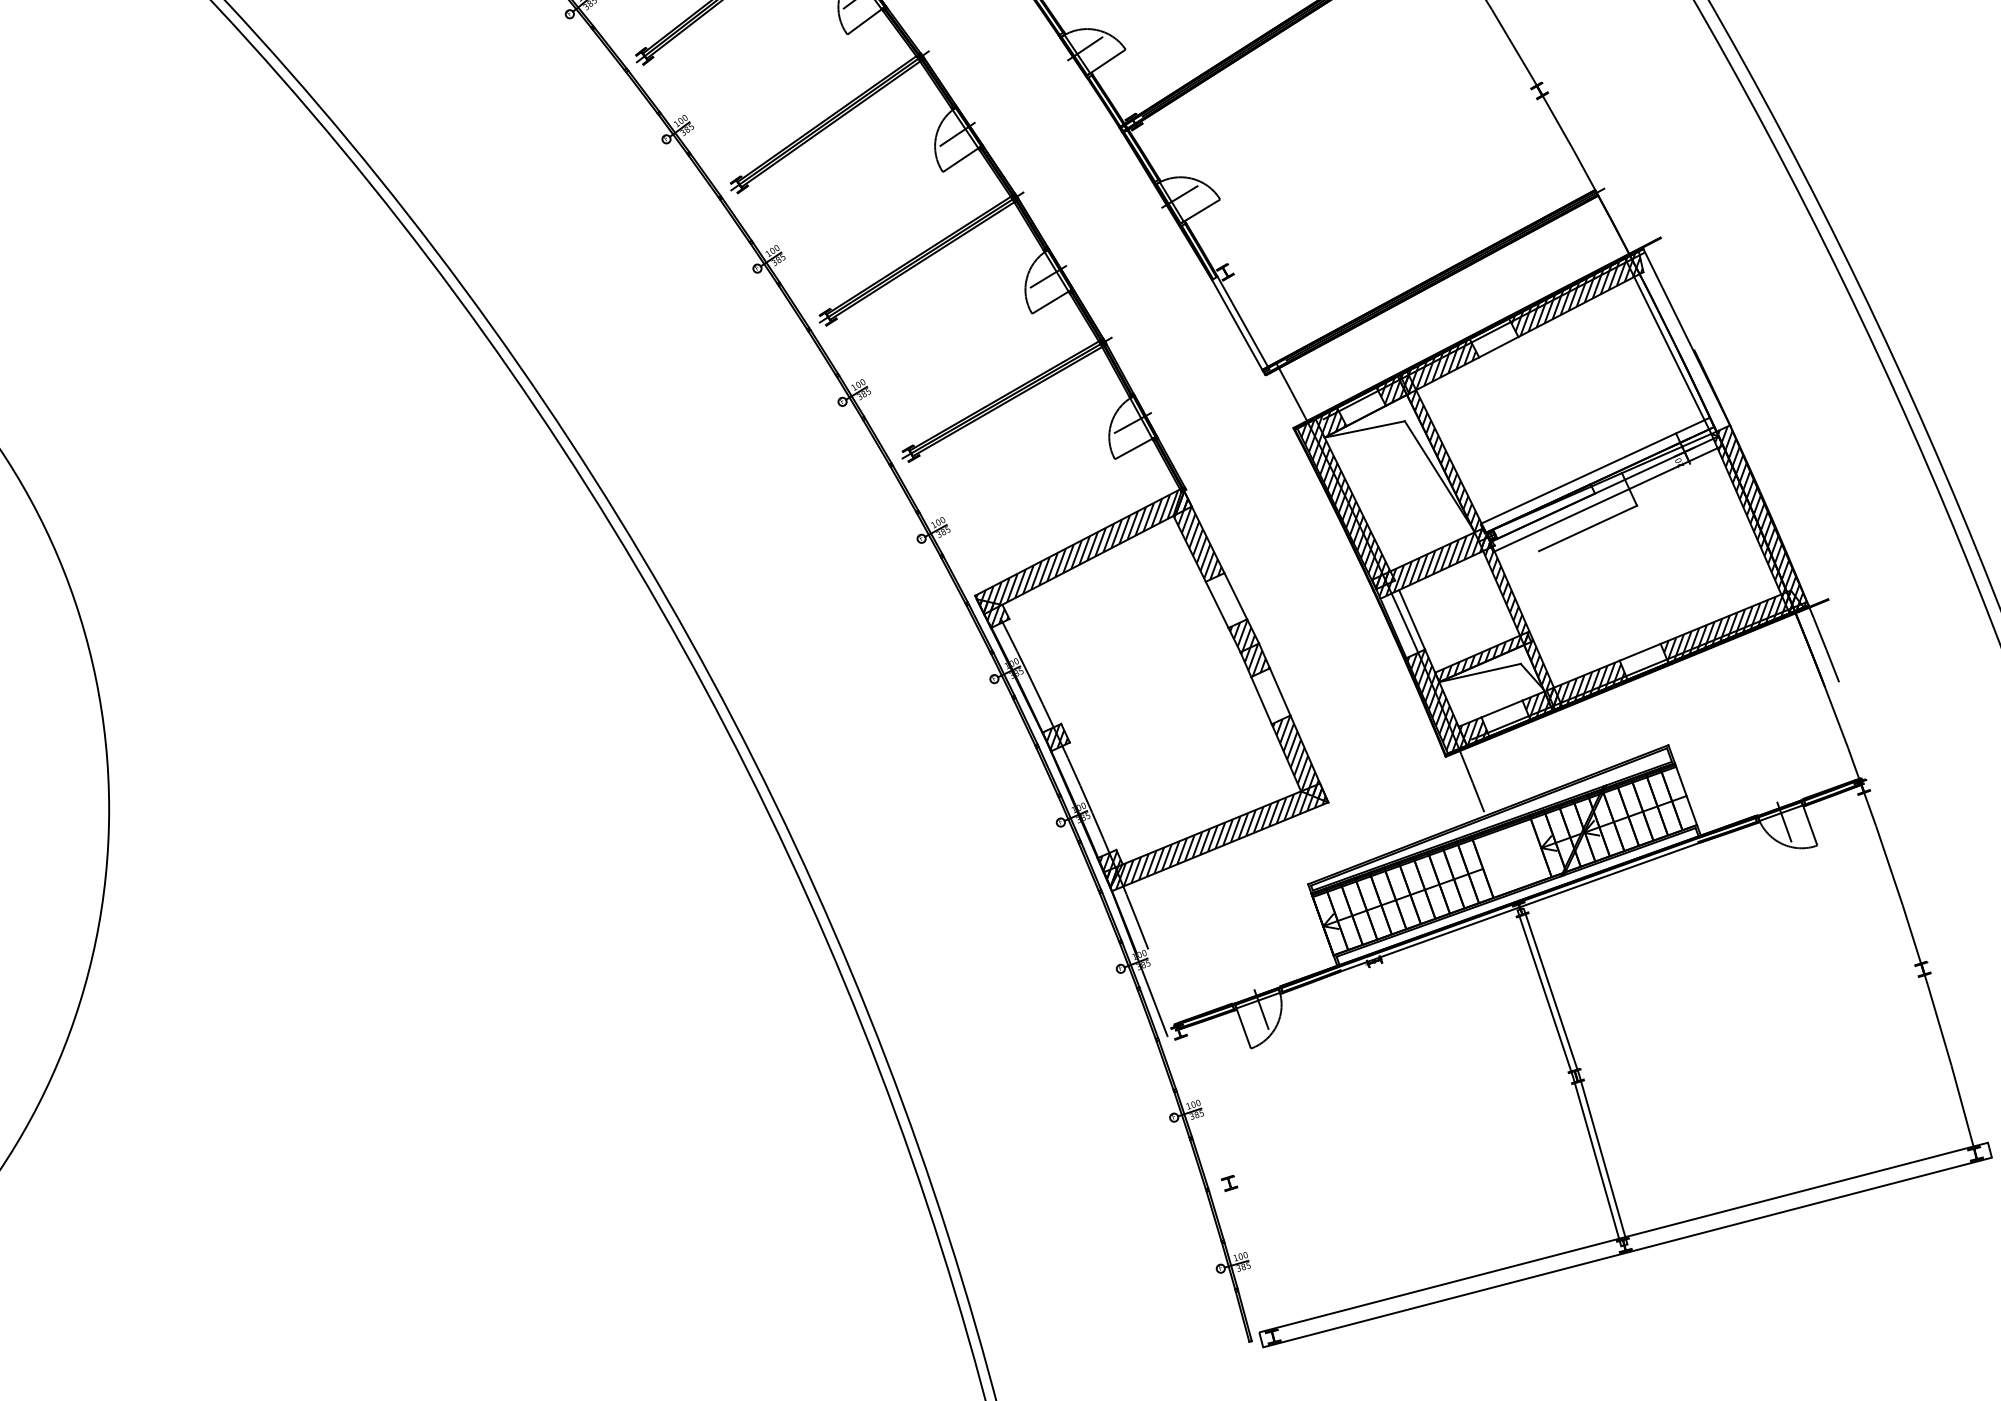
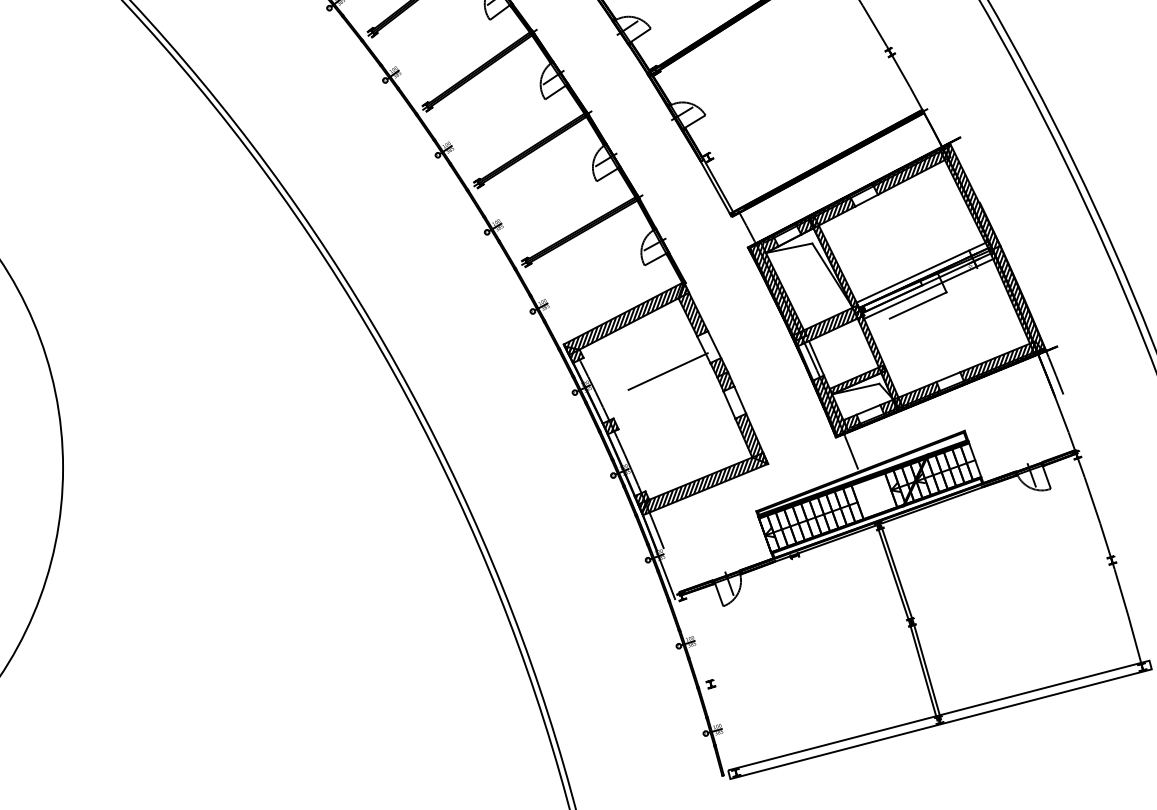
hatch: (1676, 339) -> (969, 196), added
line: (1154, 642) -> (667, 371), added

